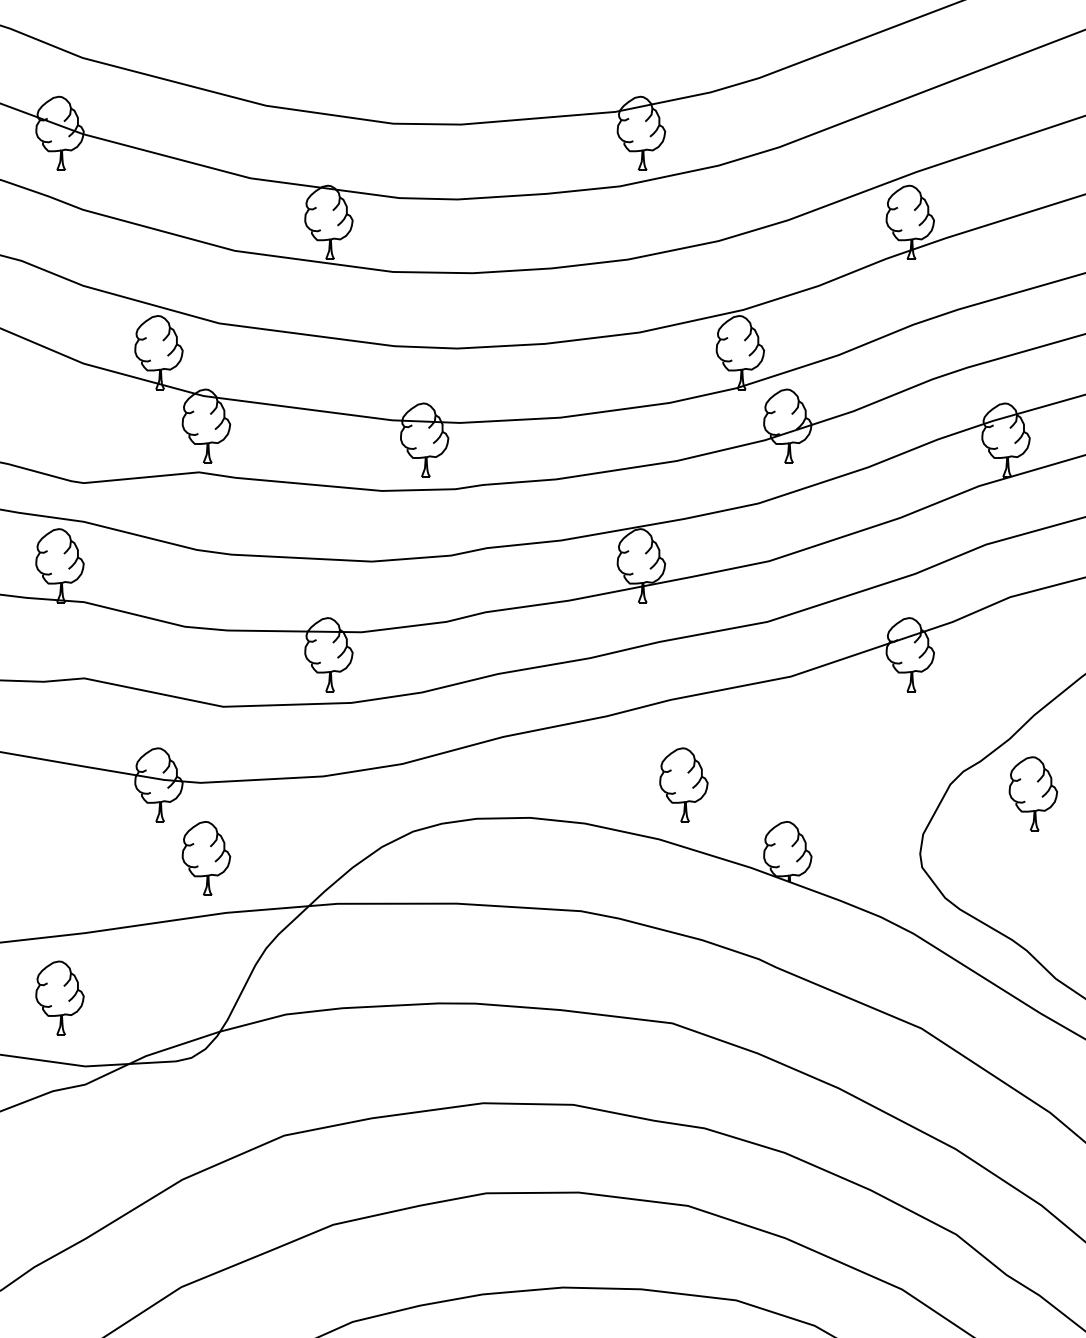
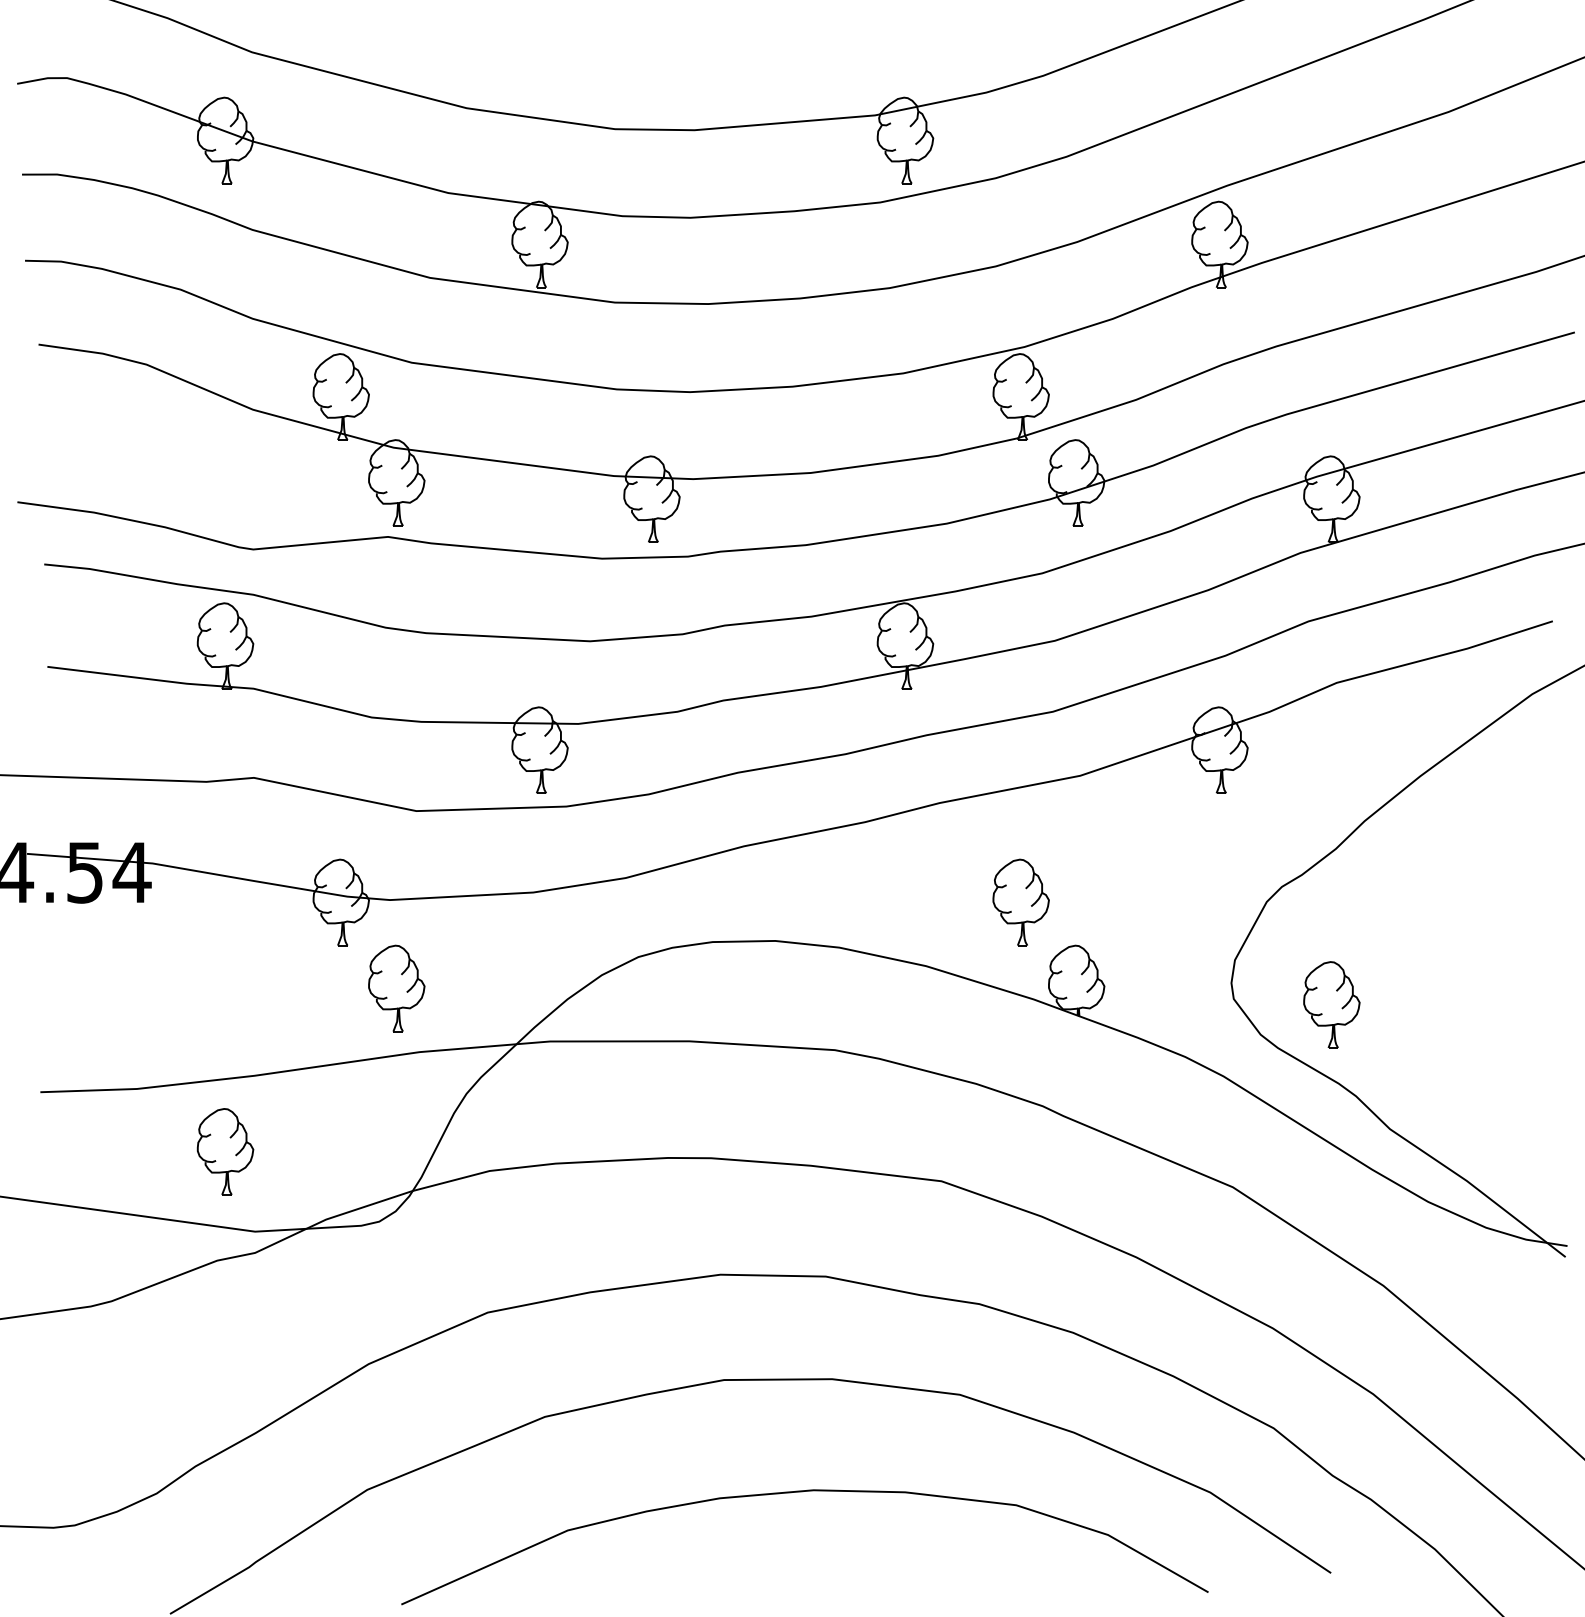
part: (683, 784) -> (1020, 902), moved
part: (1033, 793) -> (1331, 1004), moved

